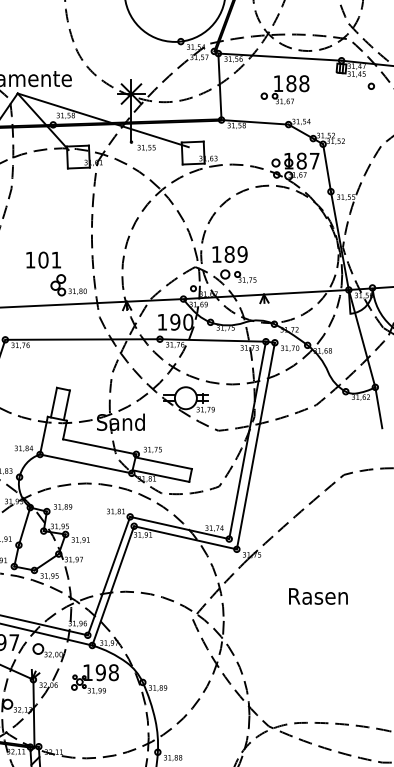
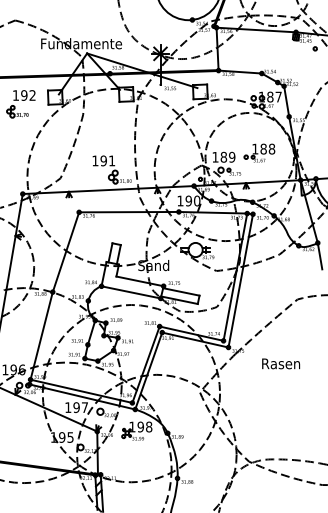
part: (284, 88) -> (259, 152), moved
text: (43, 259) -> (103, 160), 101 -> 191
text: (319, 595) -> (281, 363), moved

